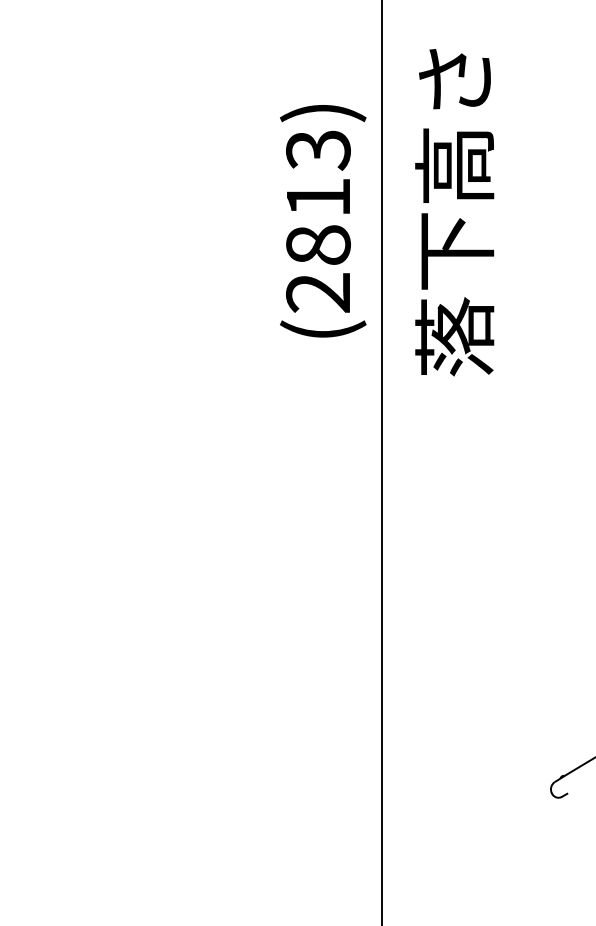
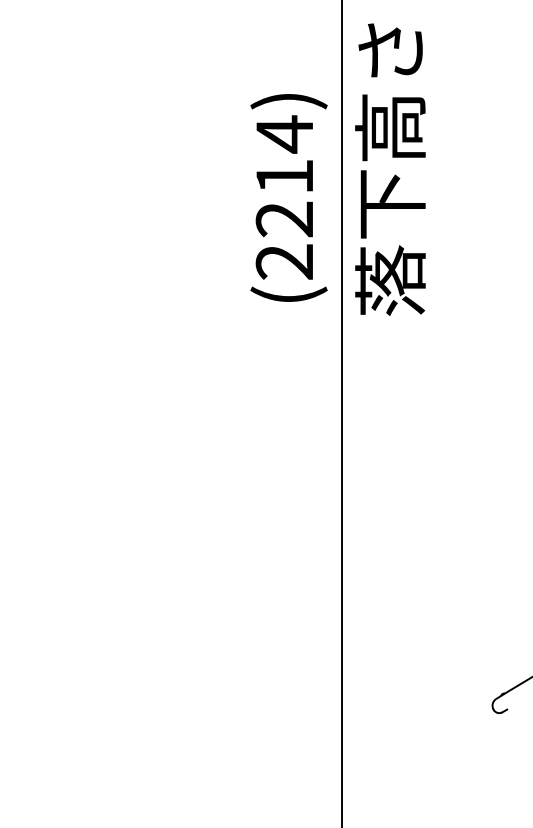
text: (318, 196) -> (284, 175), (2813) -> (2214)
text: (454, 212) -> (390, 169), moved

